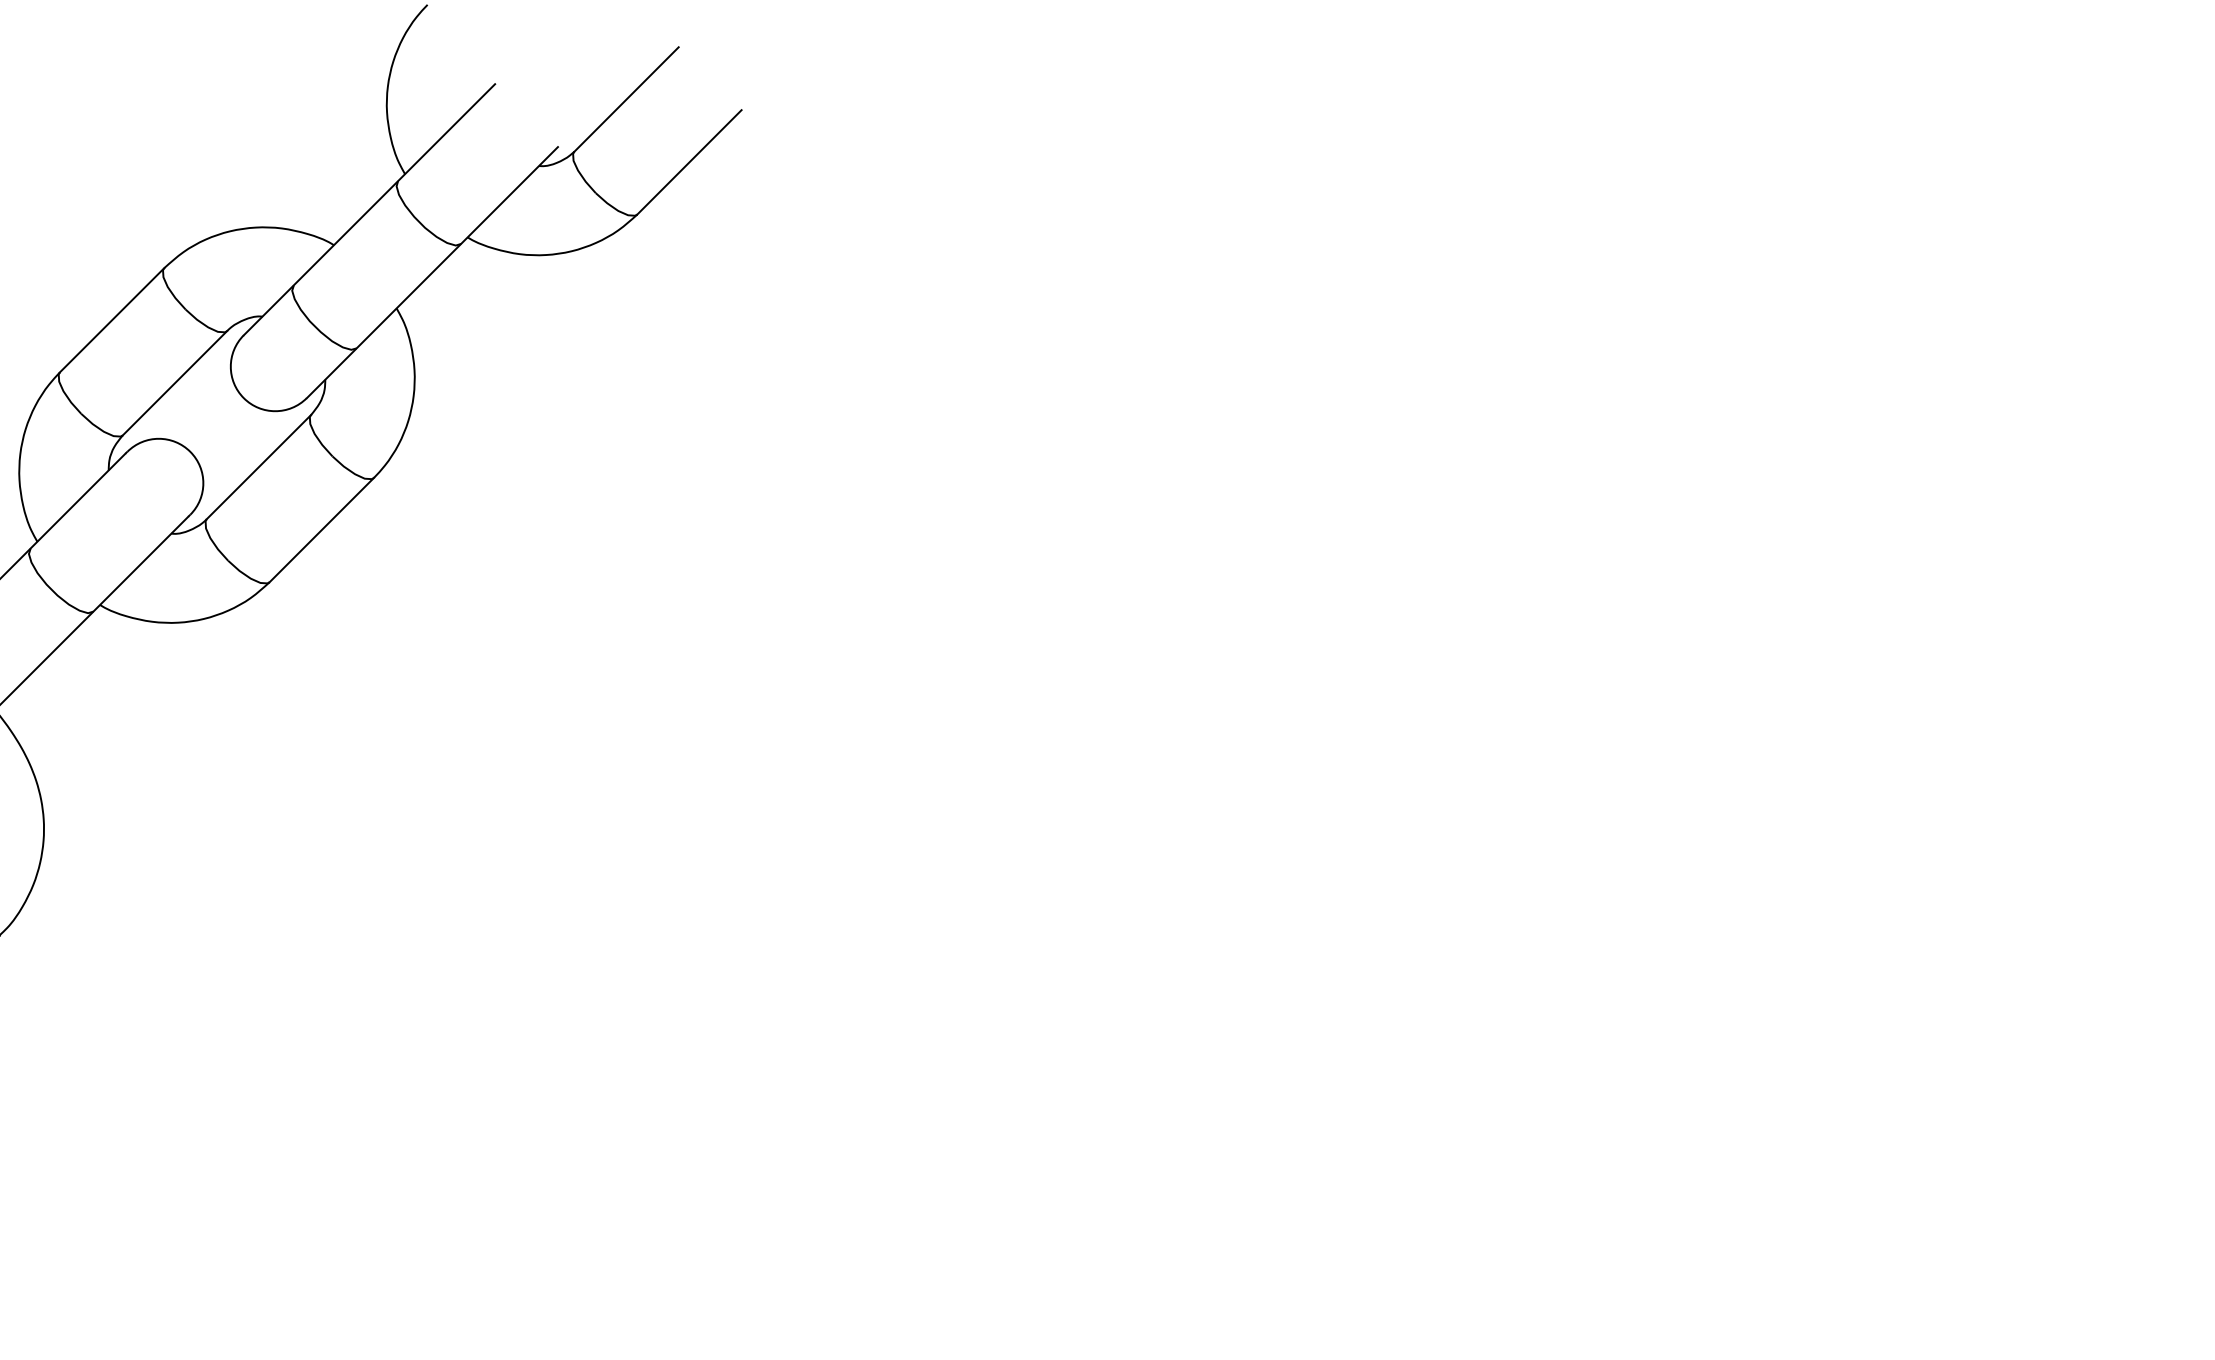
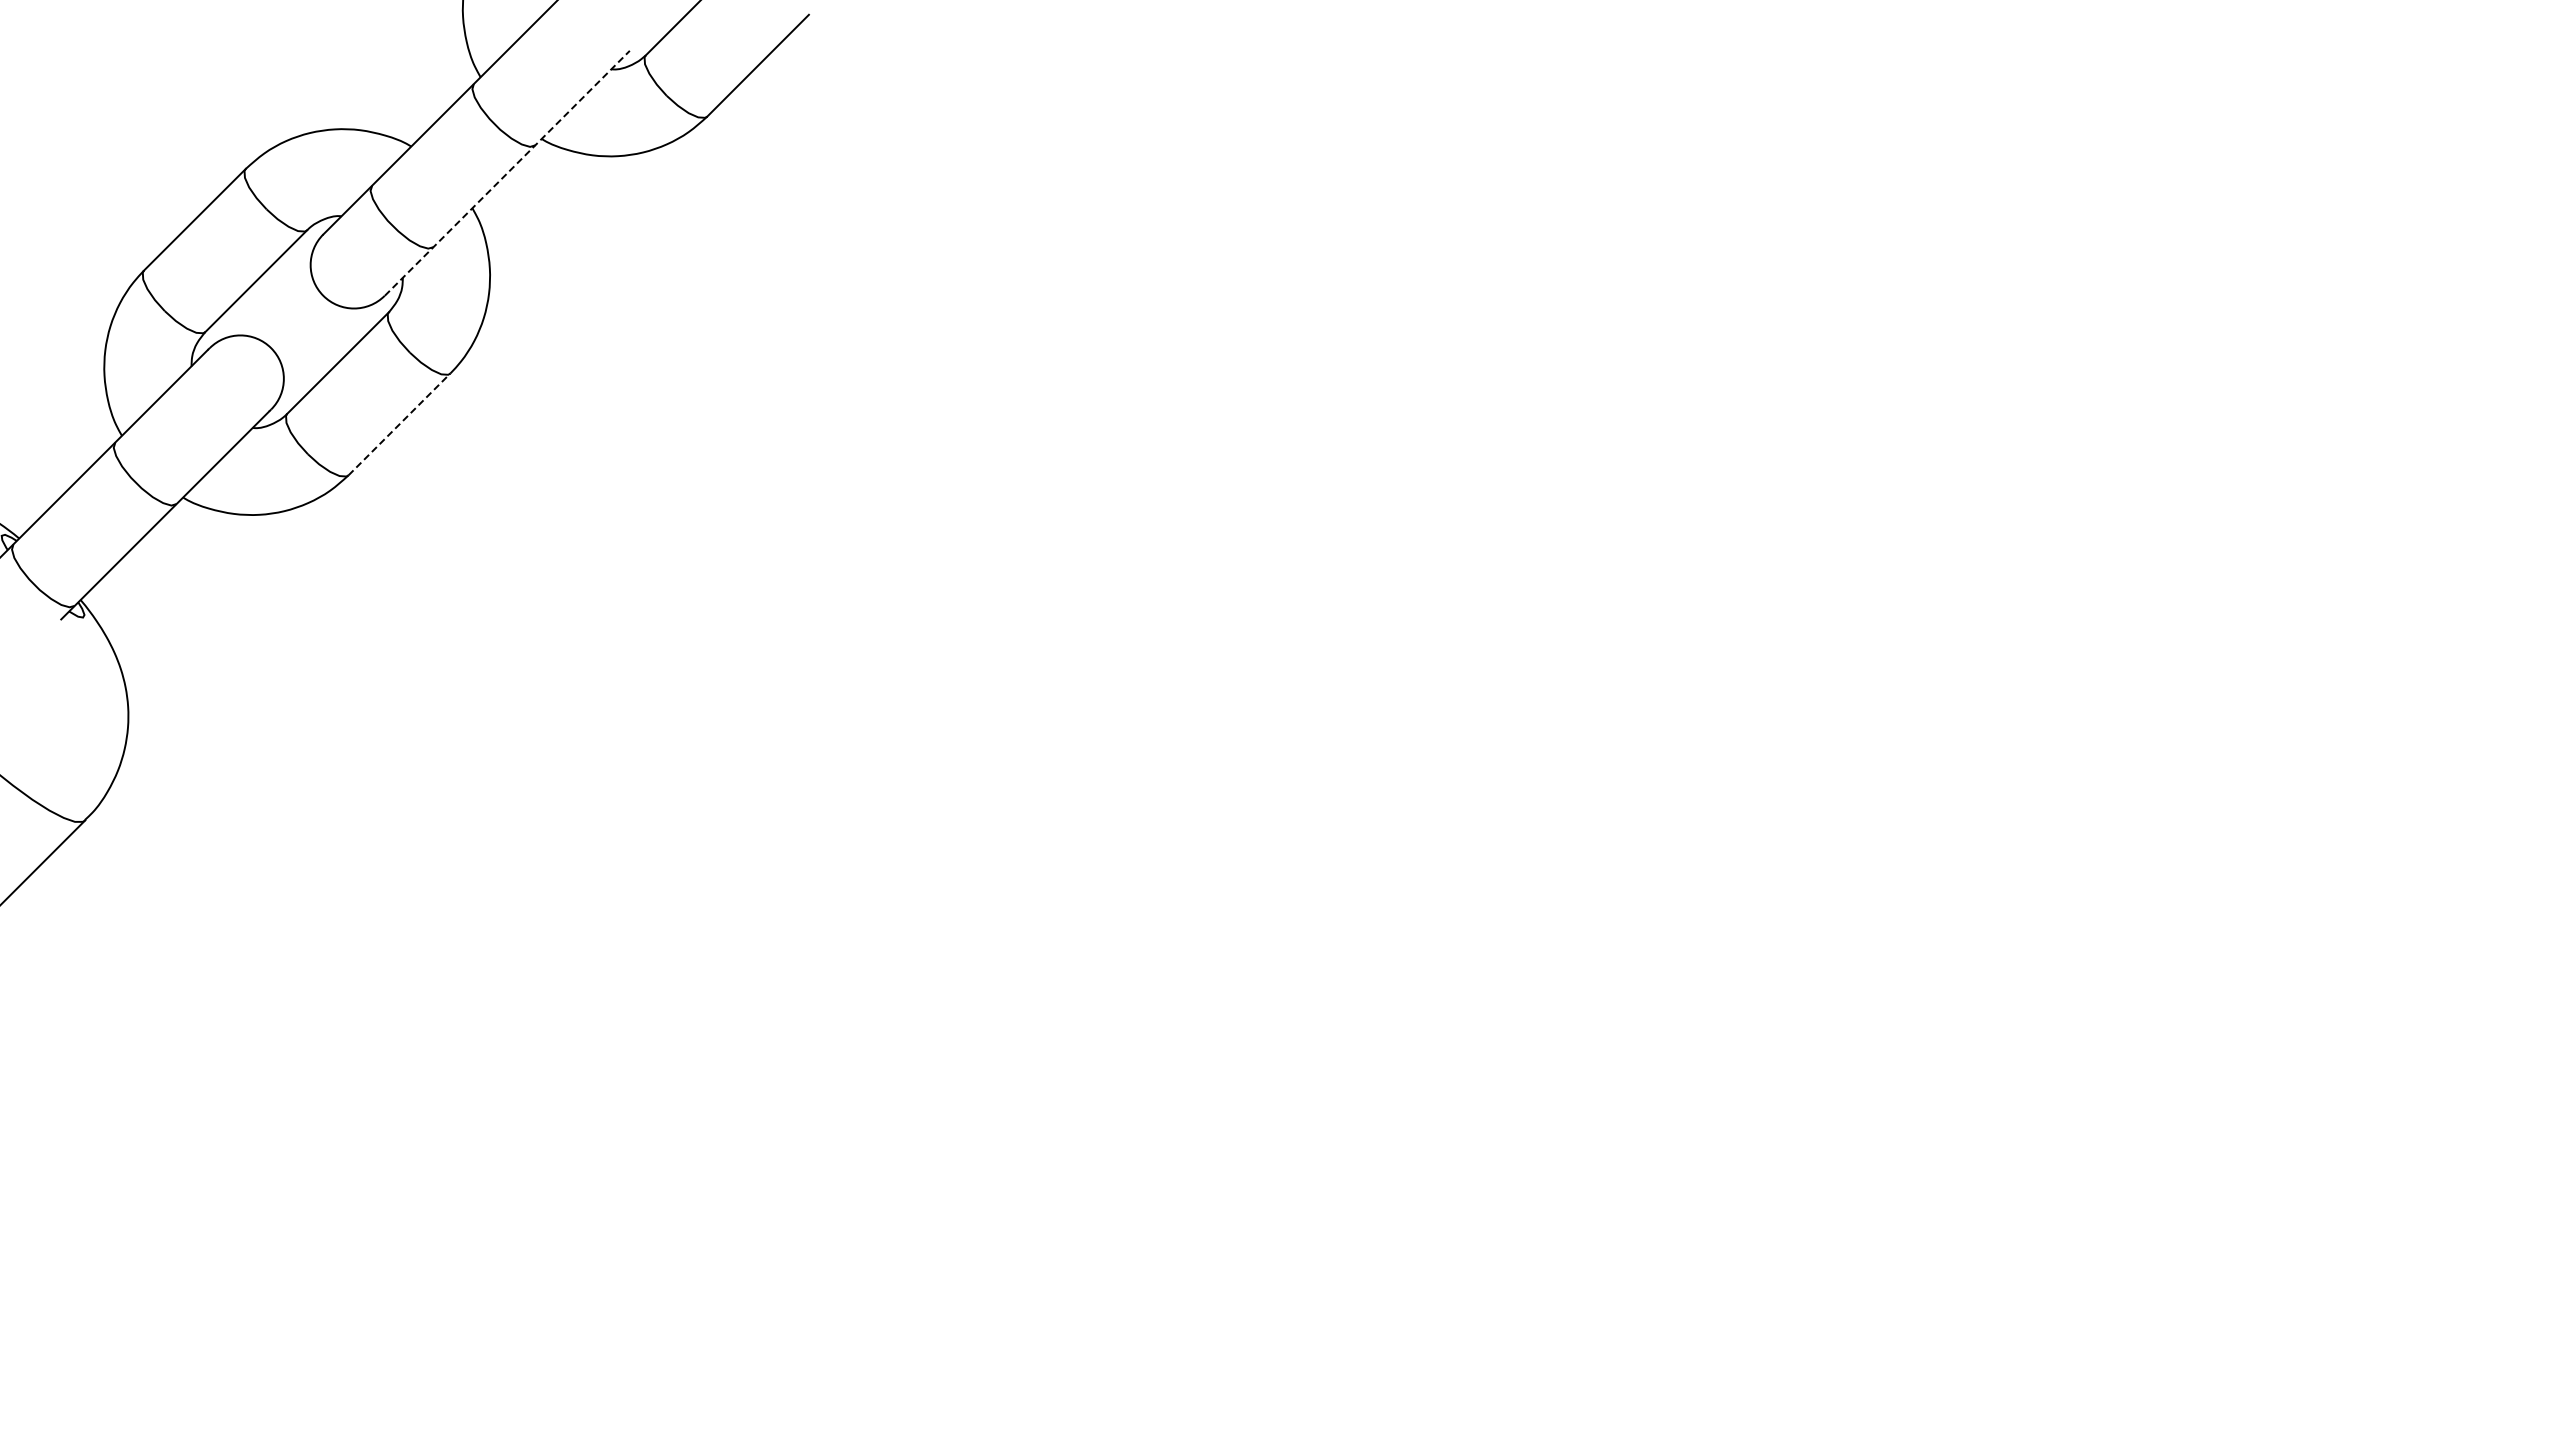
line: (432, 271) -> (507, 172), solid -> dashed
line: (321, 530) -> (399, 424), solid -> dashed

